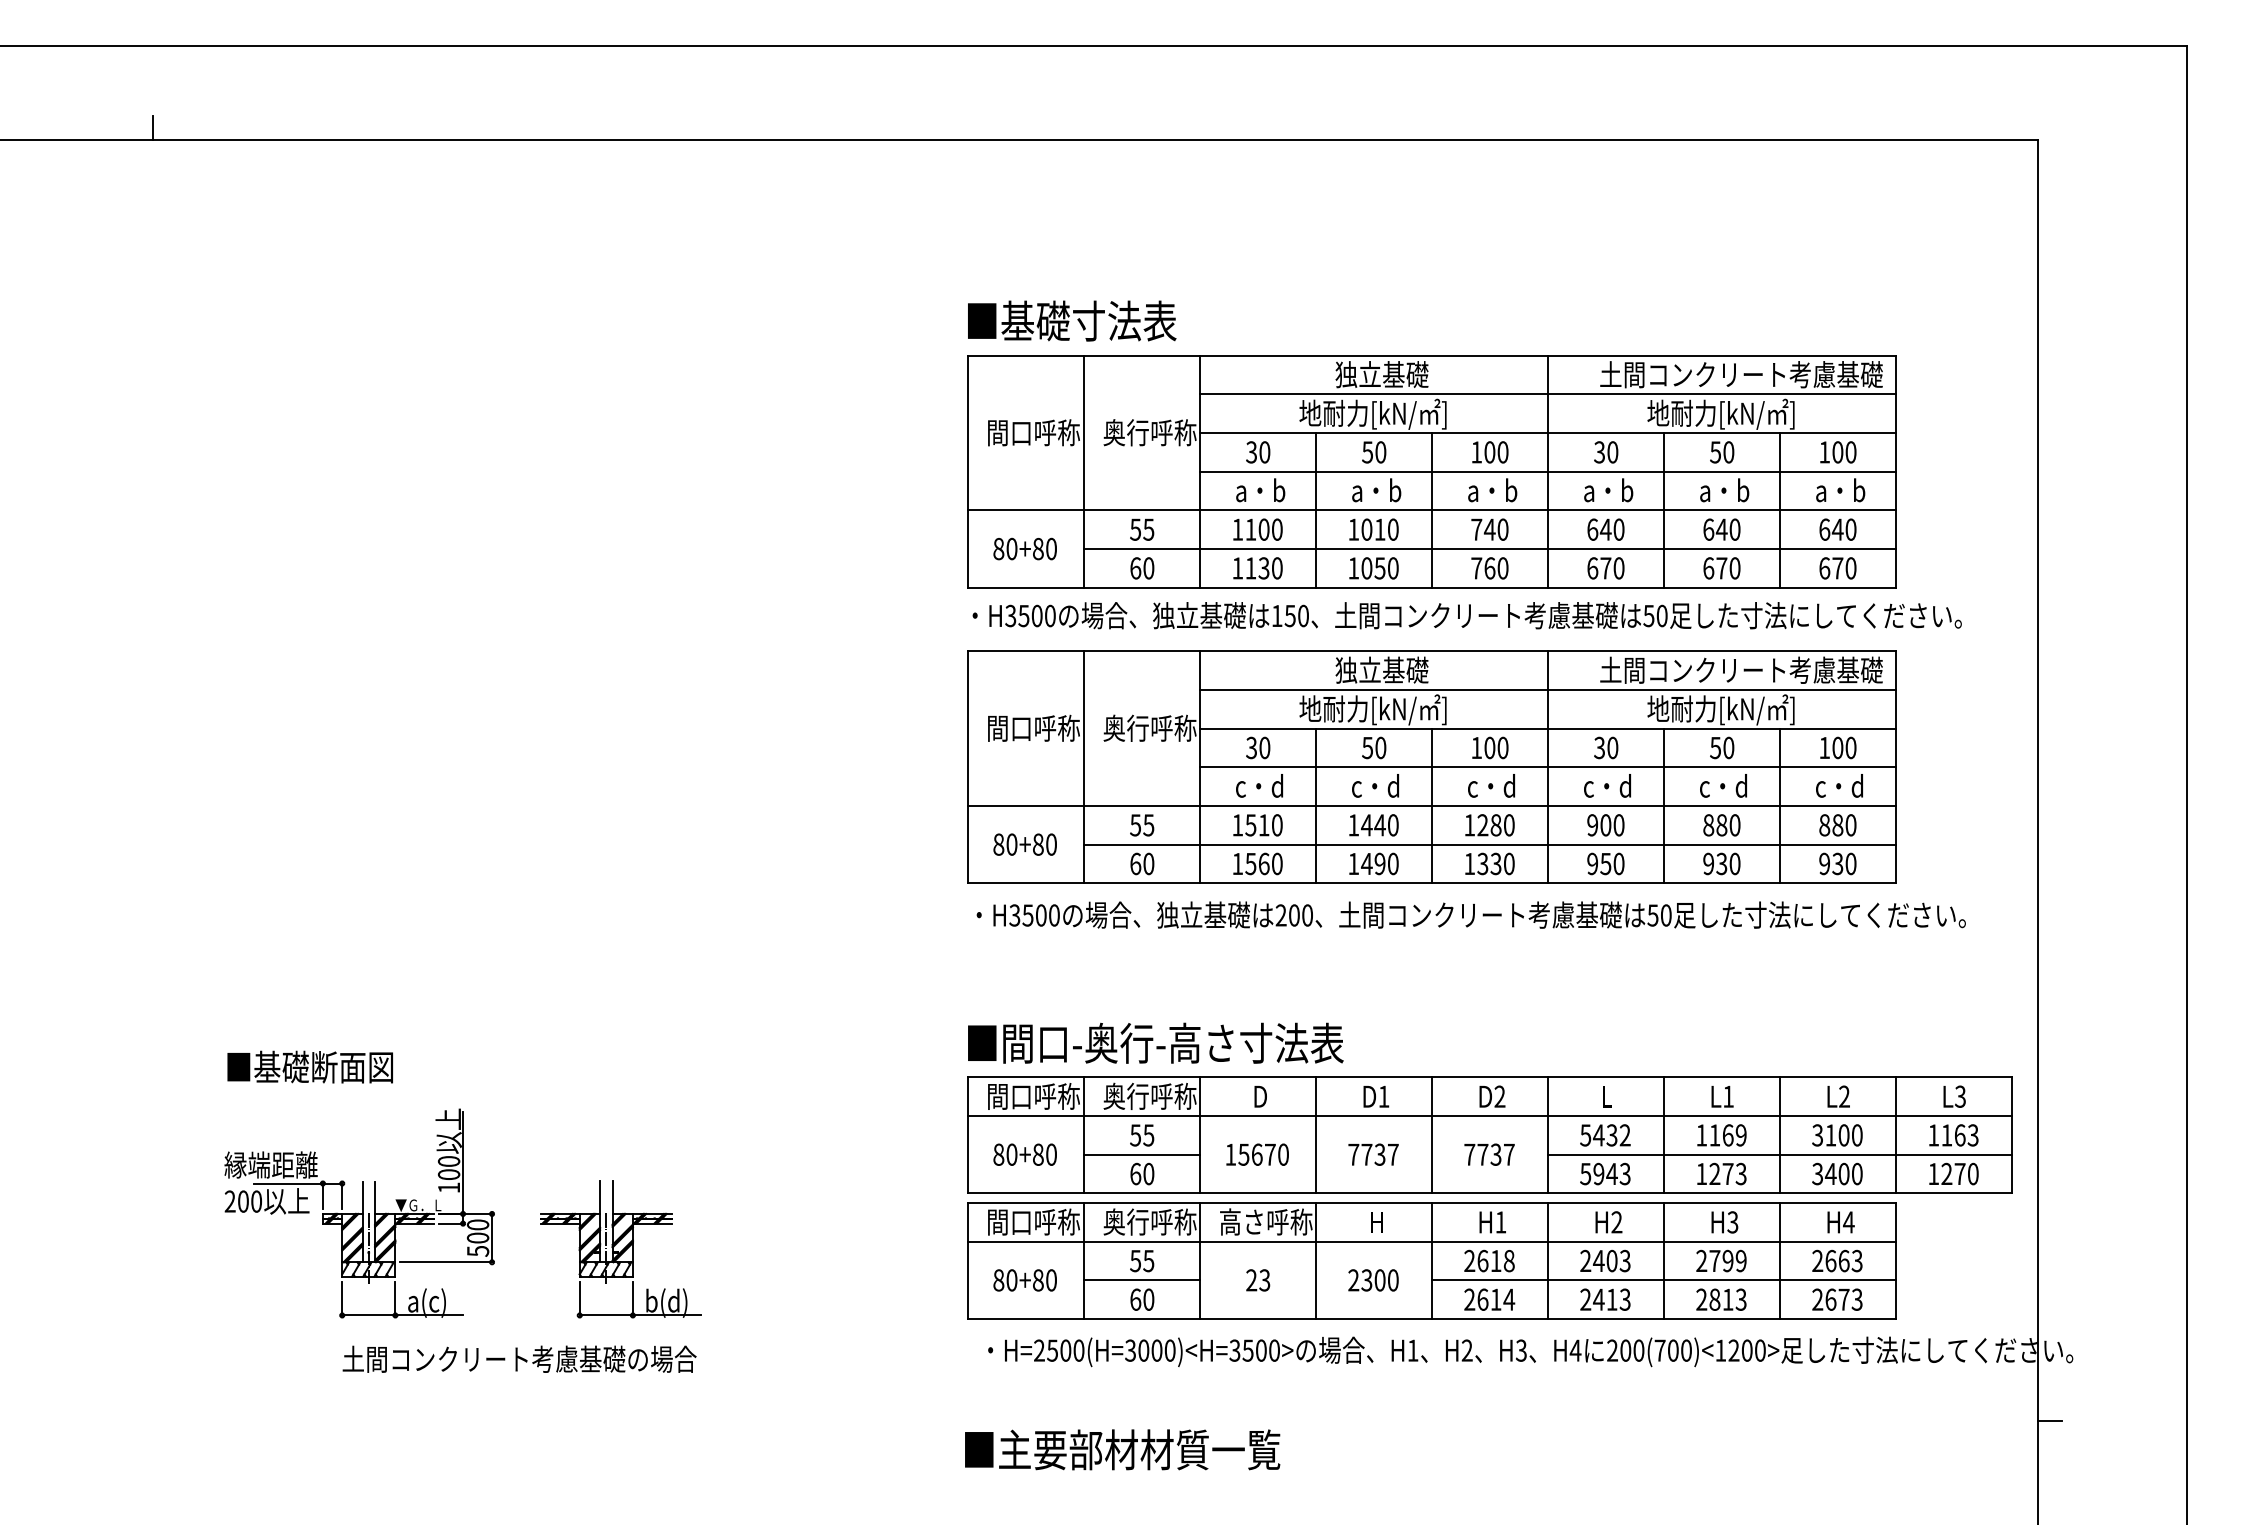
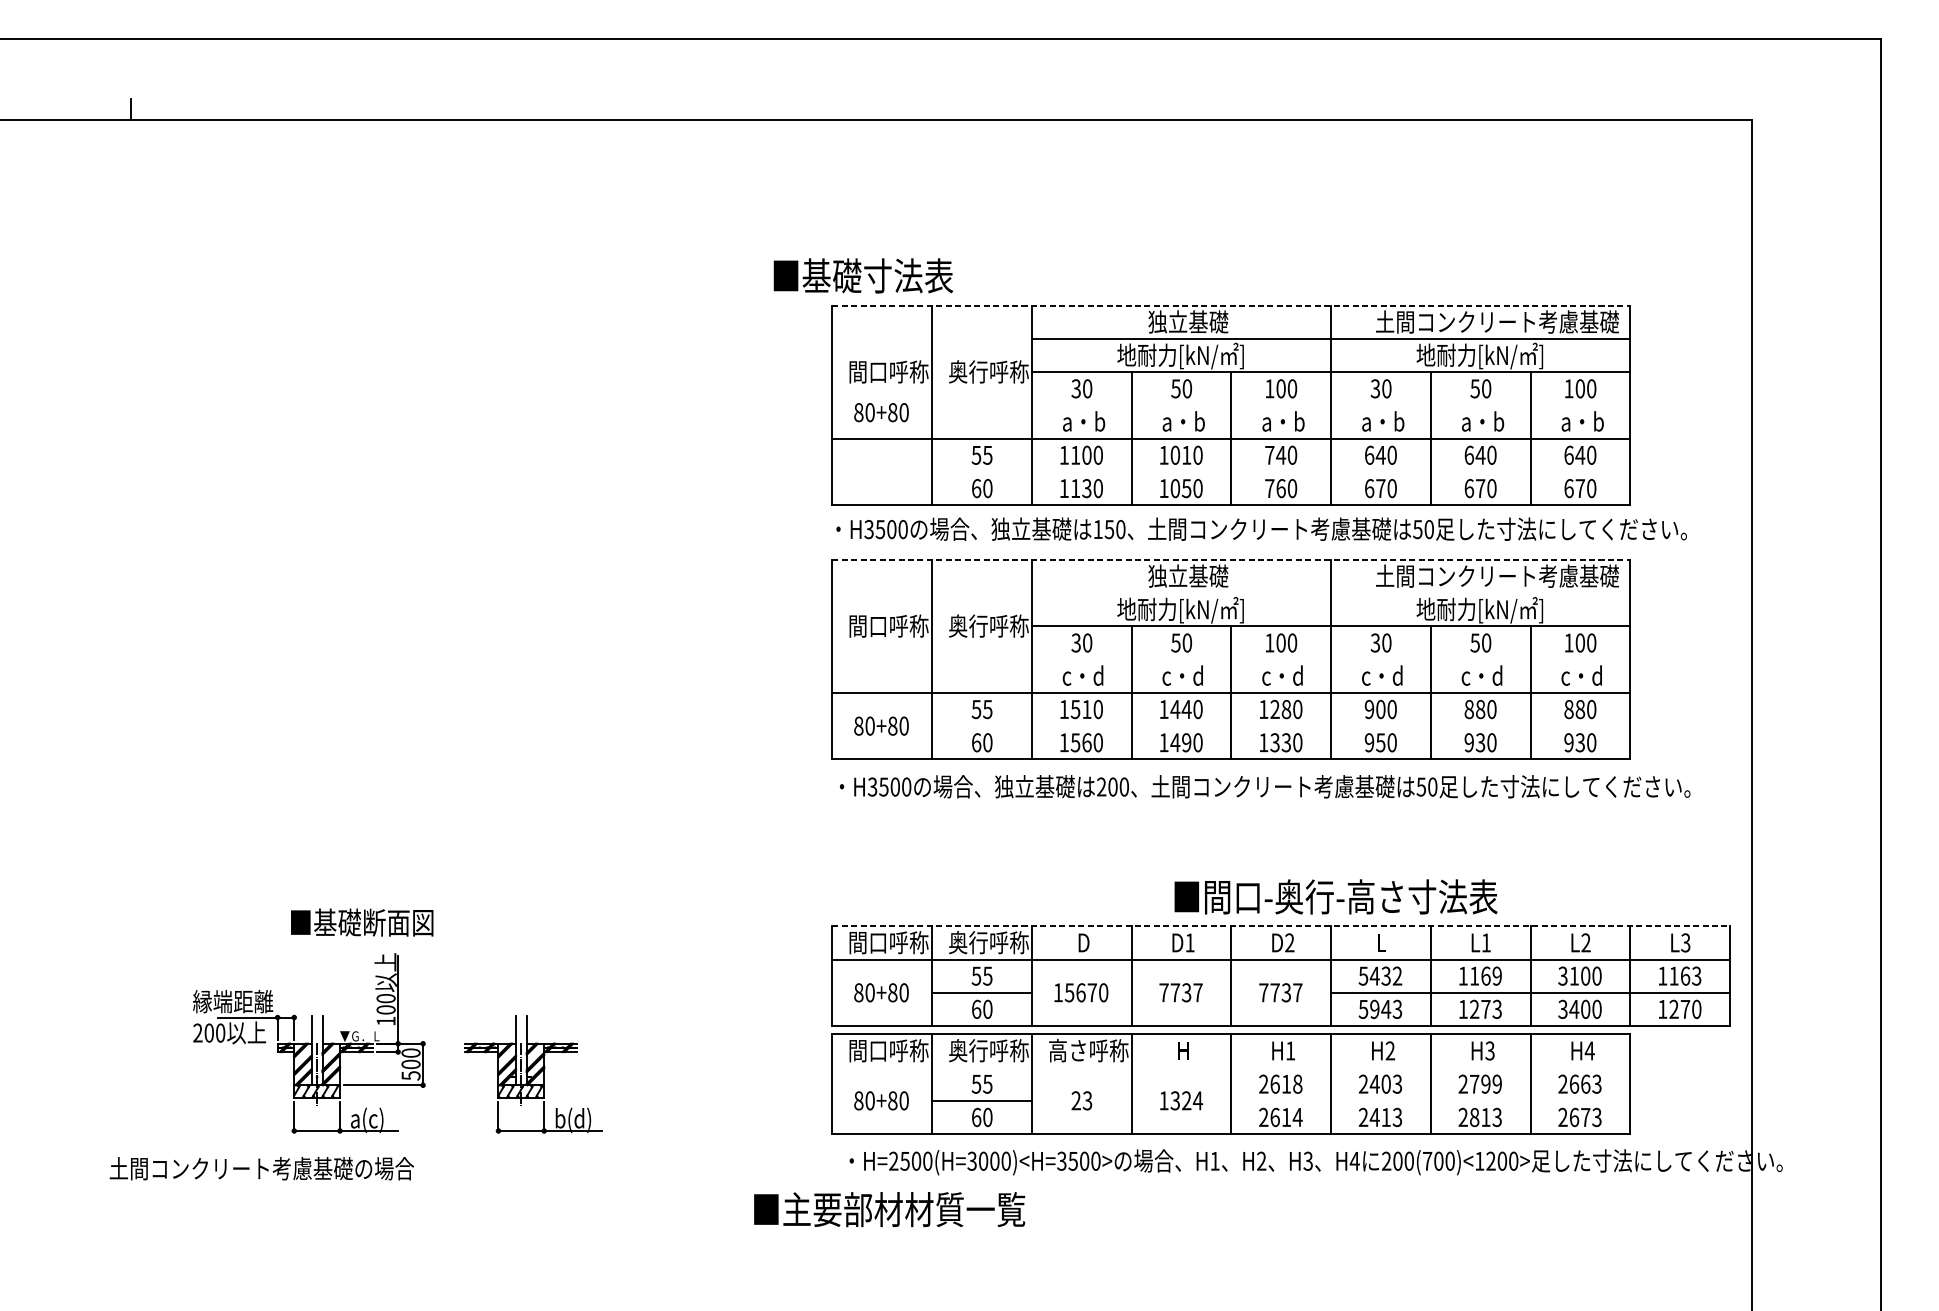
text: (1072, 320) -> (863, 275), moved
line: (1431, 355) -> (1230, 305), solid -> dashed
line: (1547, 471) -> (1330, 405), removed
text: (1024, 548) -> (880, 412), moved
line: (1489, 549) -> (1280, 472), removed
line: (1431, 651) -> (1230, 560), solid -> dashed
line: (1547, 690) -> (1330, 593), removed
line: (1547, 767) -> (1330, 659), removed
line: (1489, 844) -> (1280, 726), removed
text: (1155, 1042) -> (1335, 896), moved
text: (309, 1066) -> (361, 922), moved
line: (1489, 1077) -> (1280, 926), solid -> dashed
line: (1431, 1241) -> (1230, 1067), removed
text: (1373, 1280) -> (1181, 1100), 2300 -> 1324
line: (1663, 1280) -> (1430, 1100), removed
text: (519, 1358) -> (261, 1168), moved
line: (2049, 1420) -> (1762, 1221), removed
text: (1122, 1449) -> (889, 1209), moved

